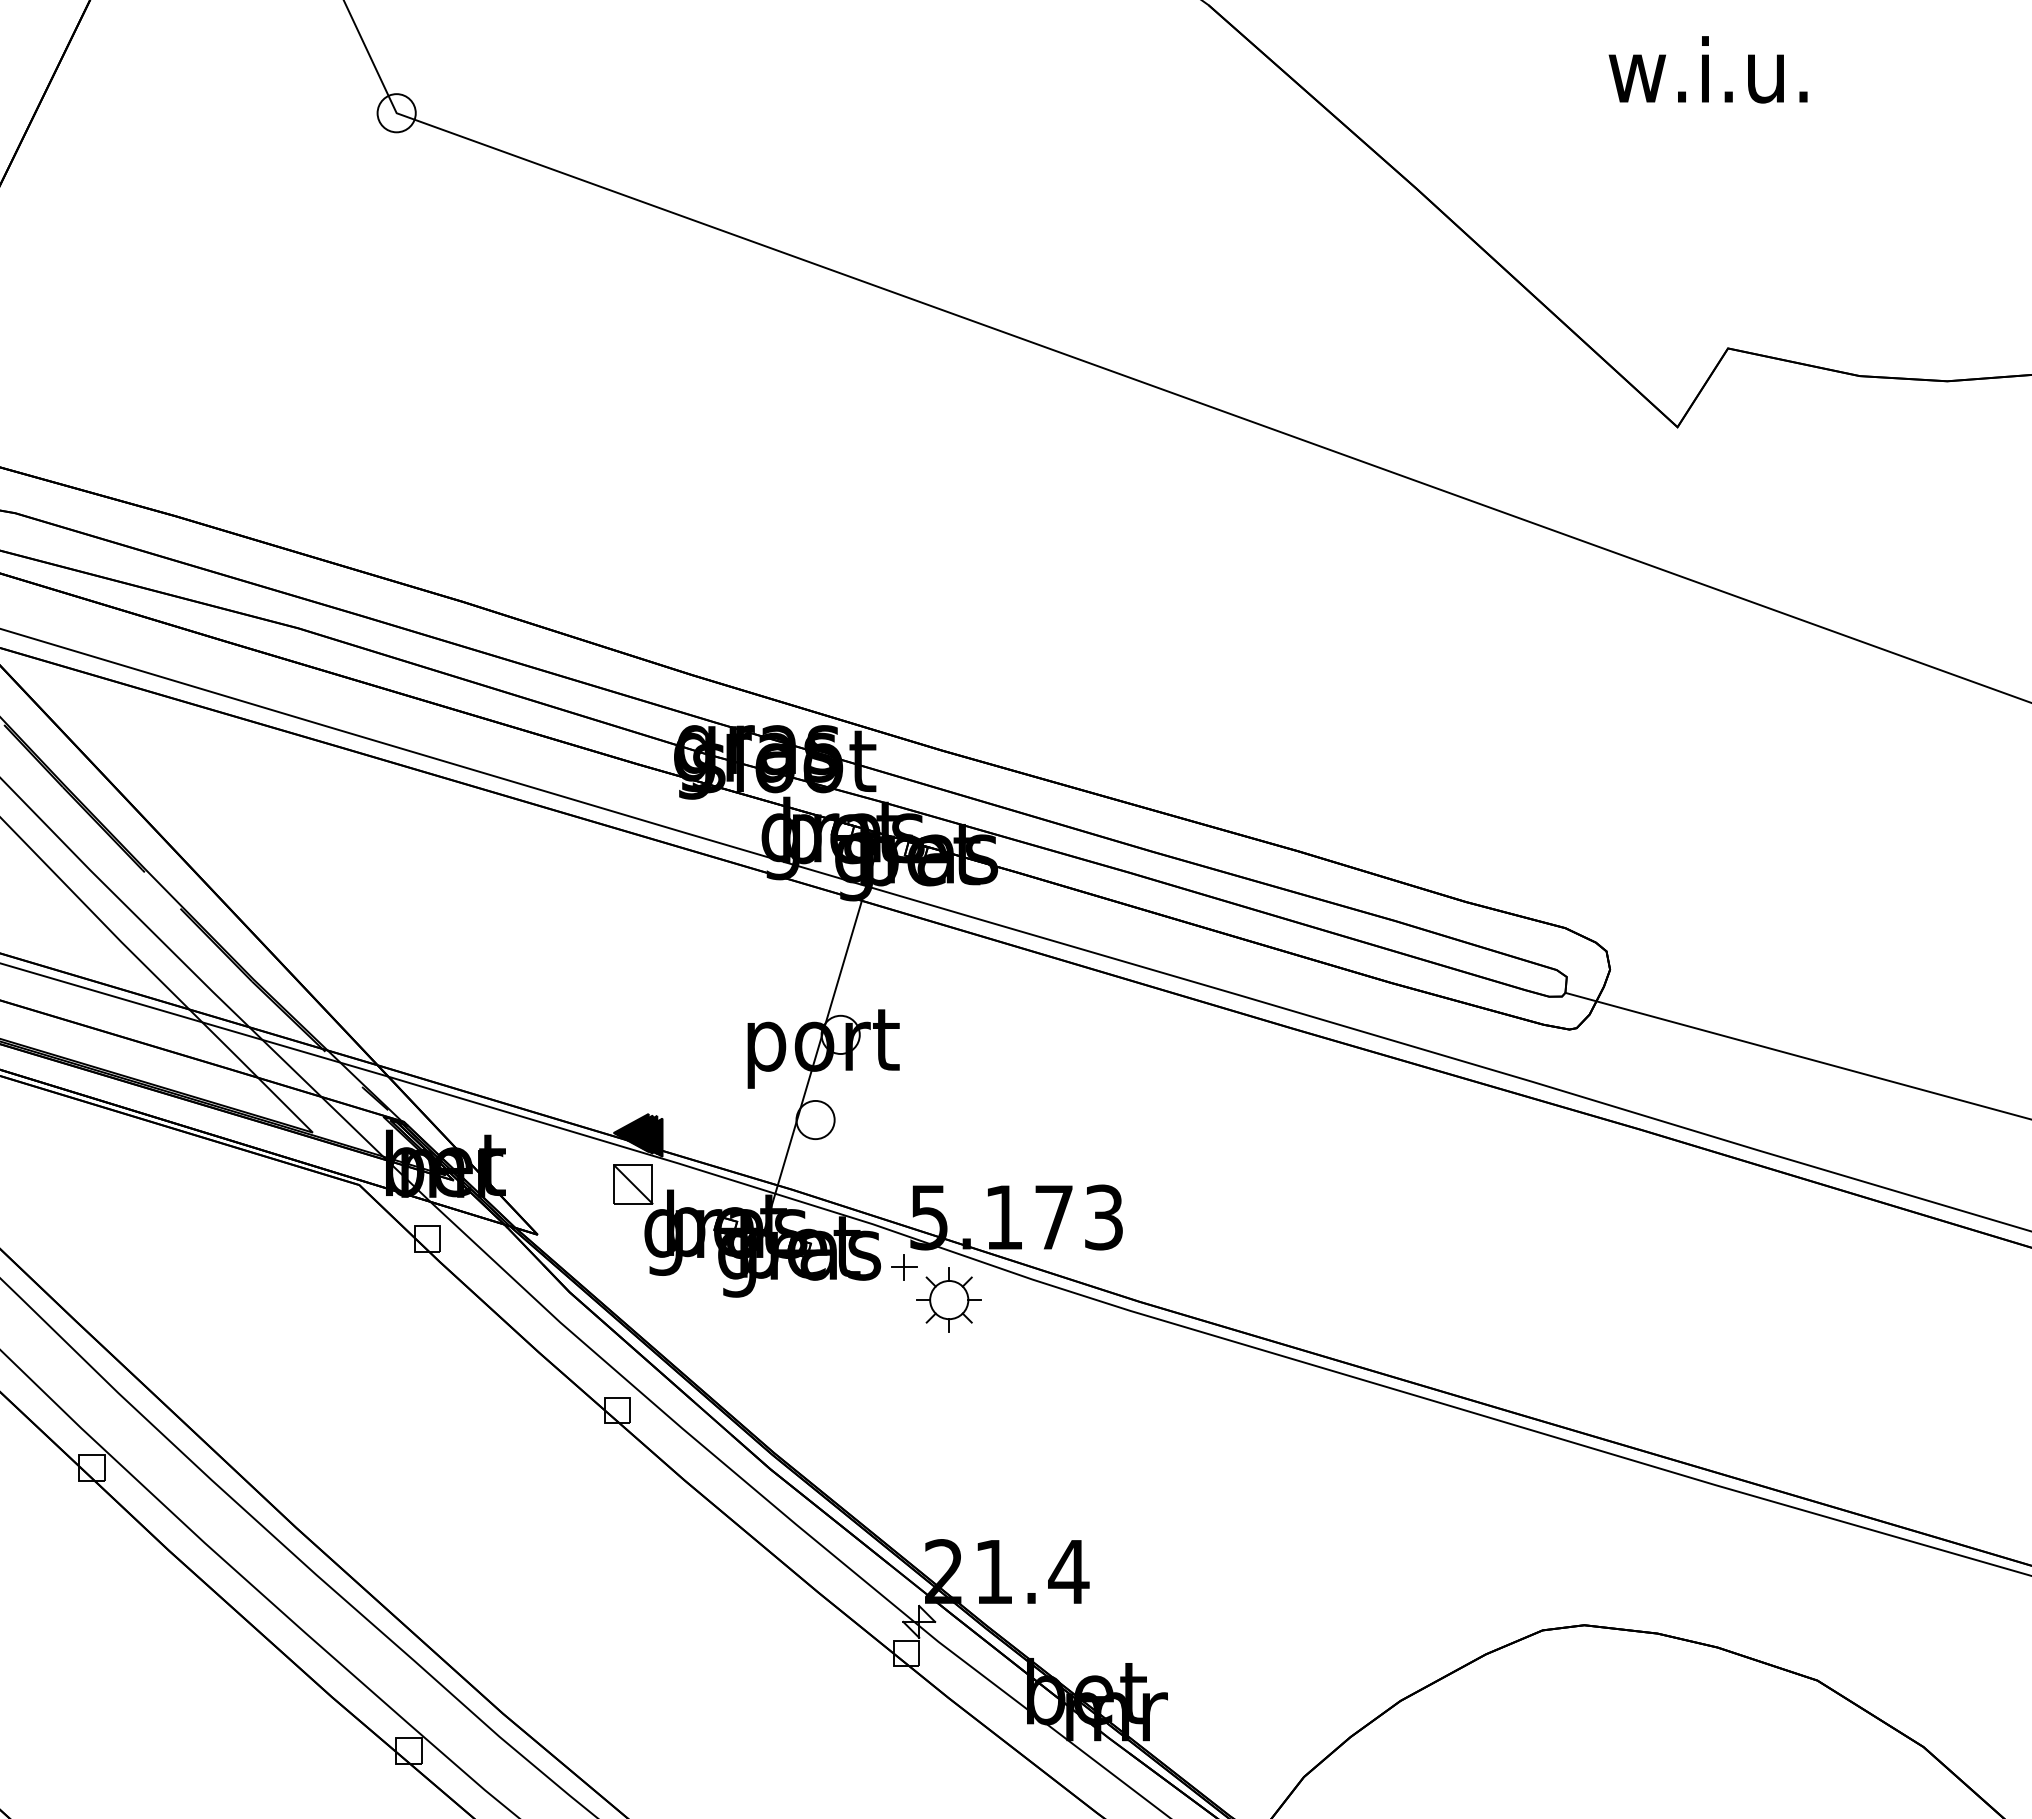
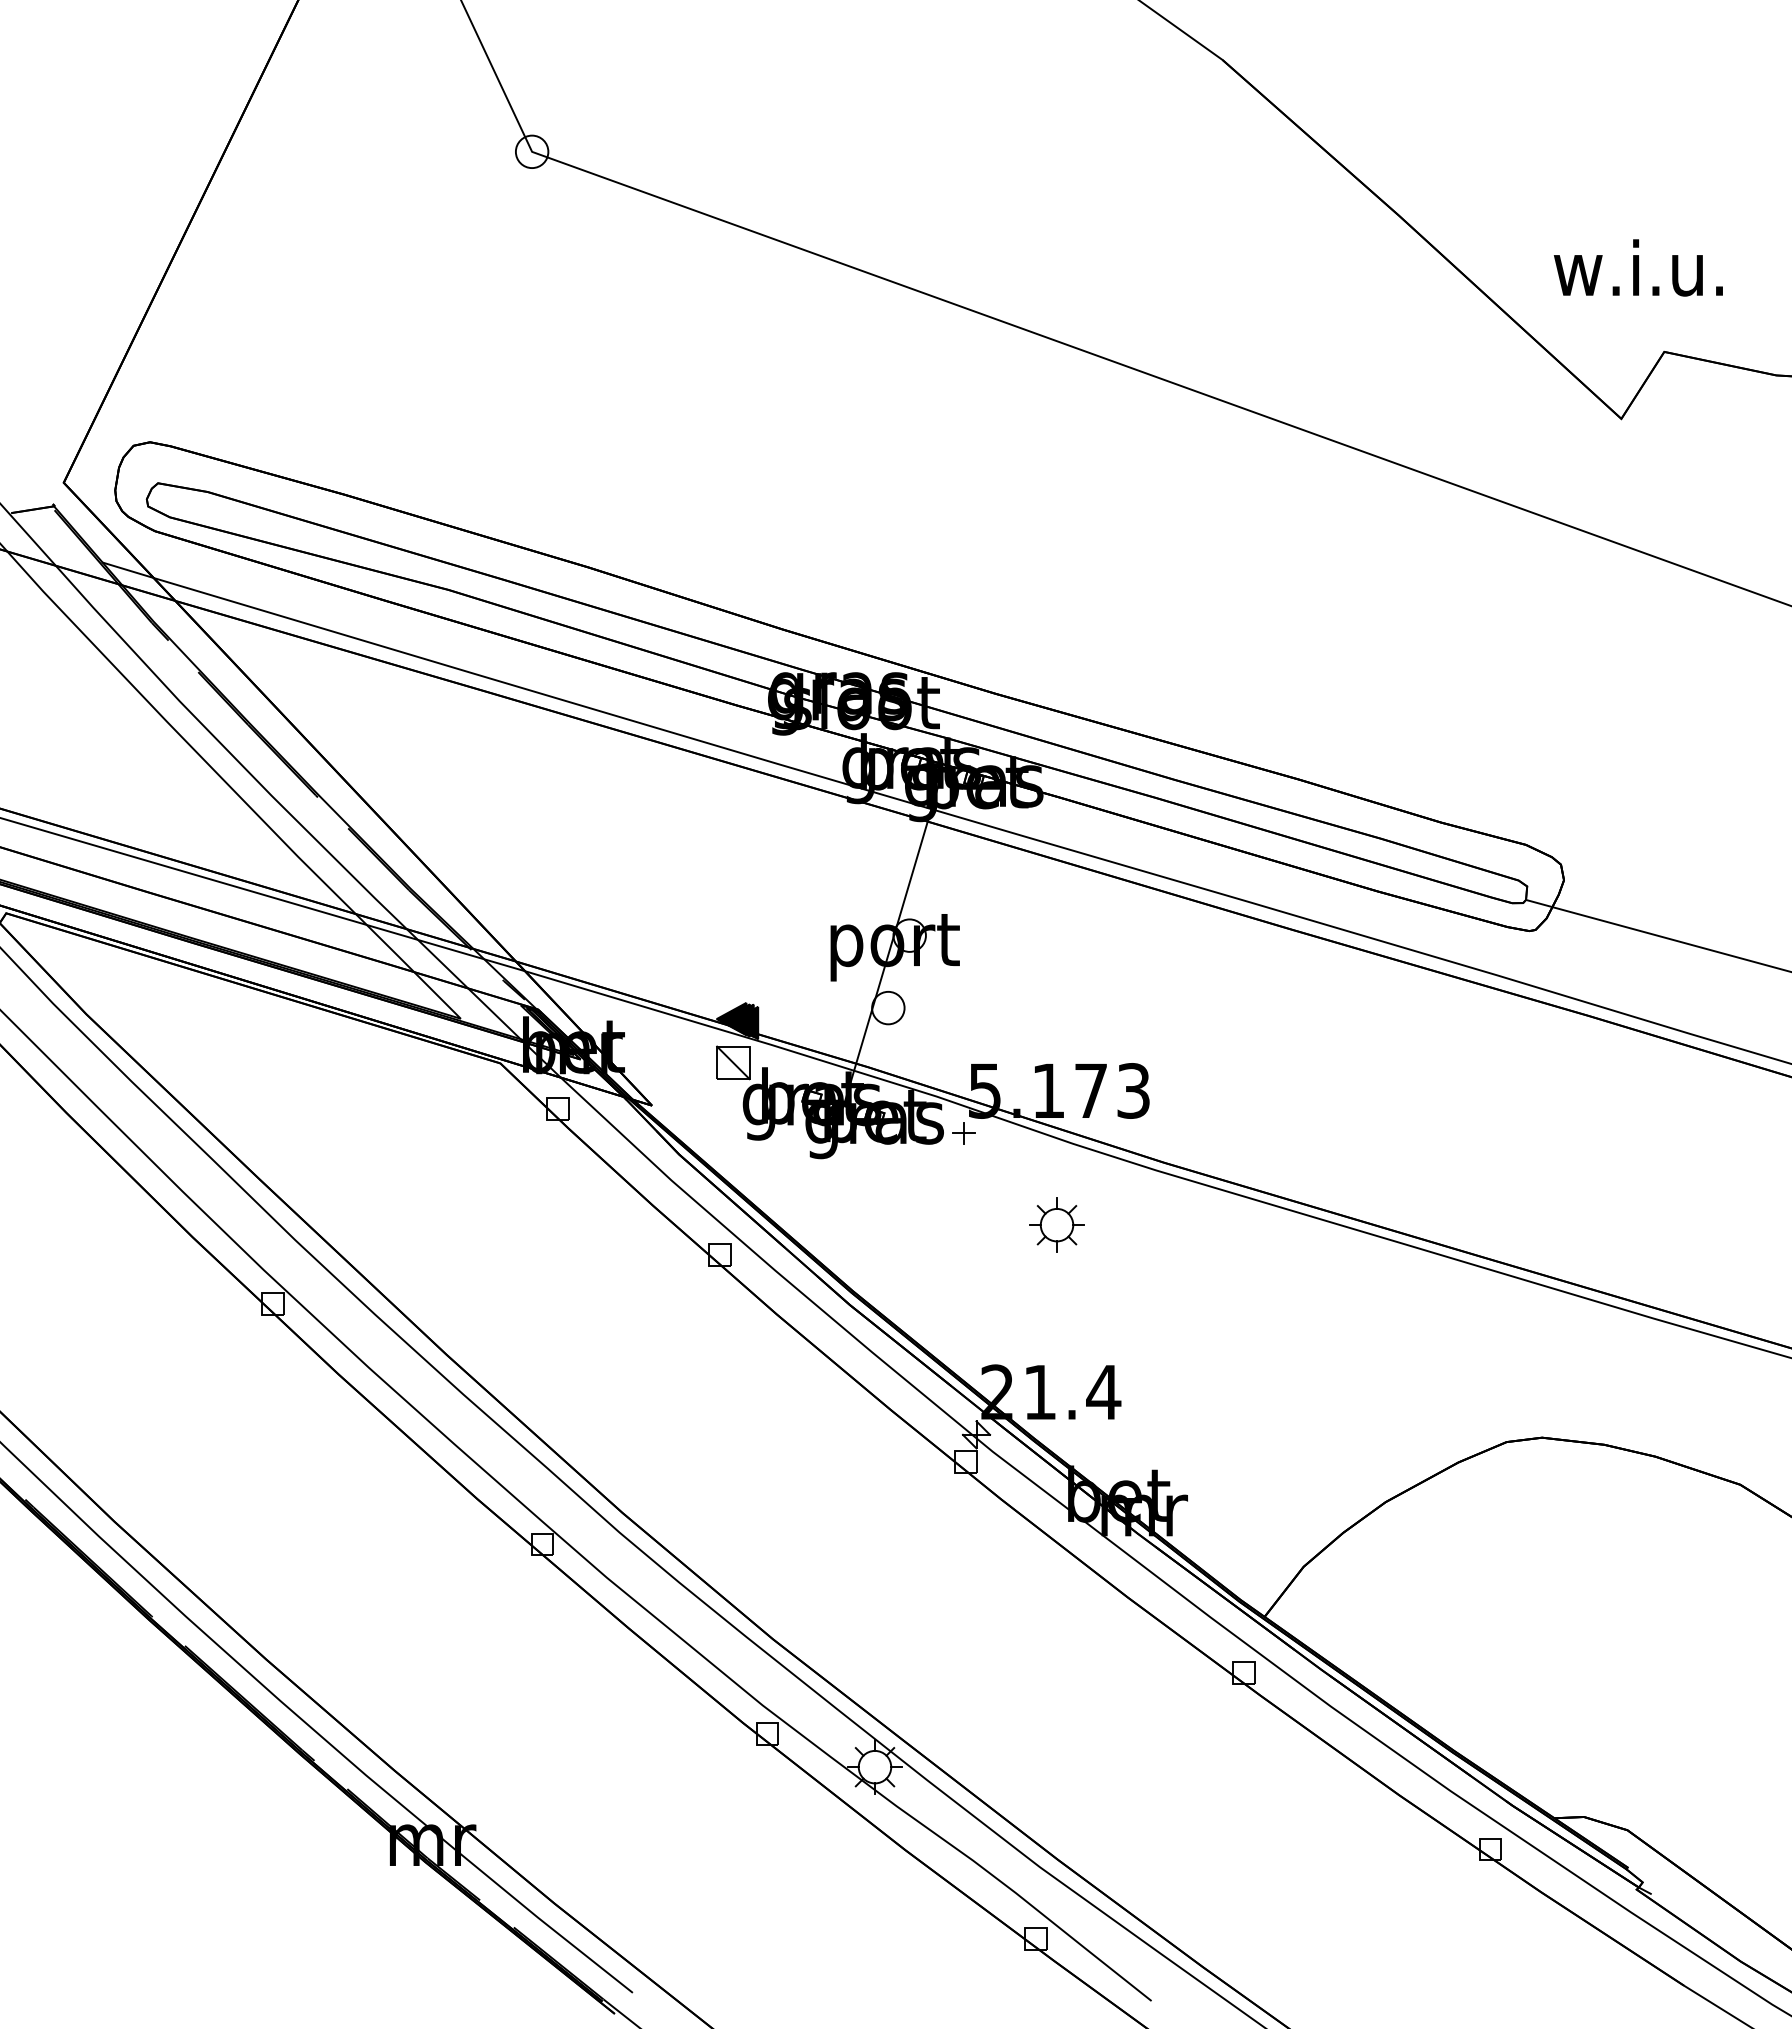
text: (1708, 69) -> (1638, 267), moved
part: (948, 1299) -> (1056, 1224), moved

